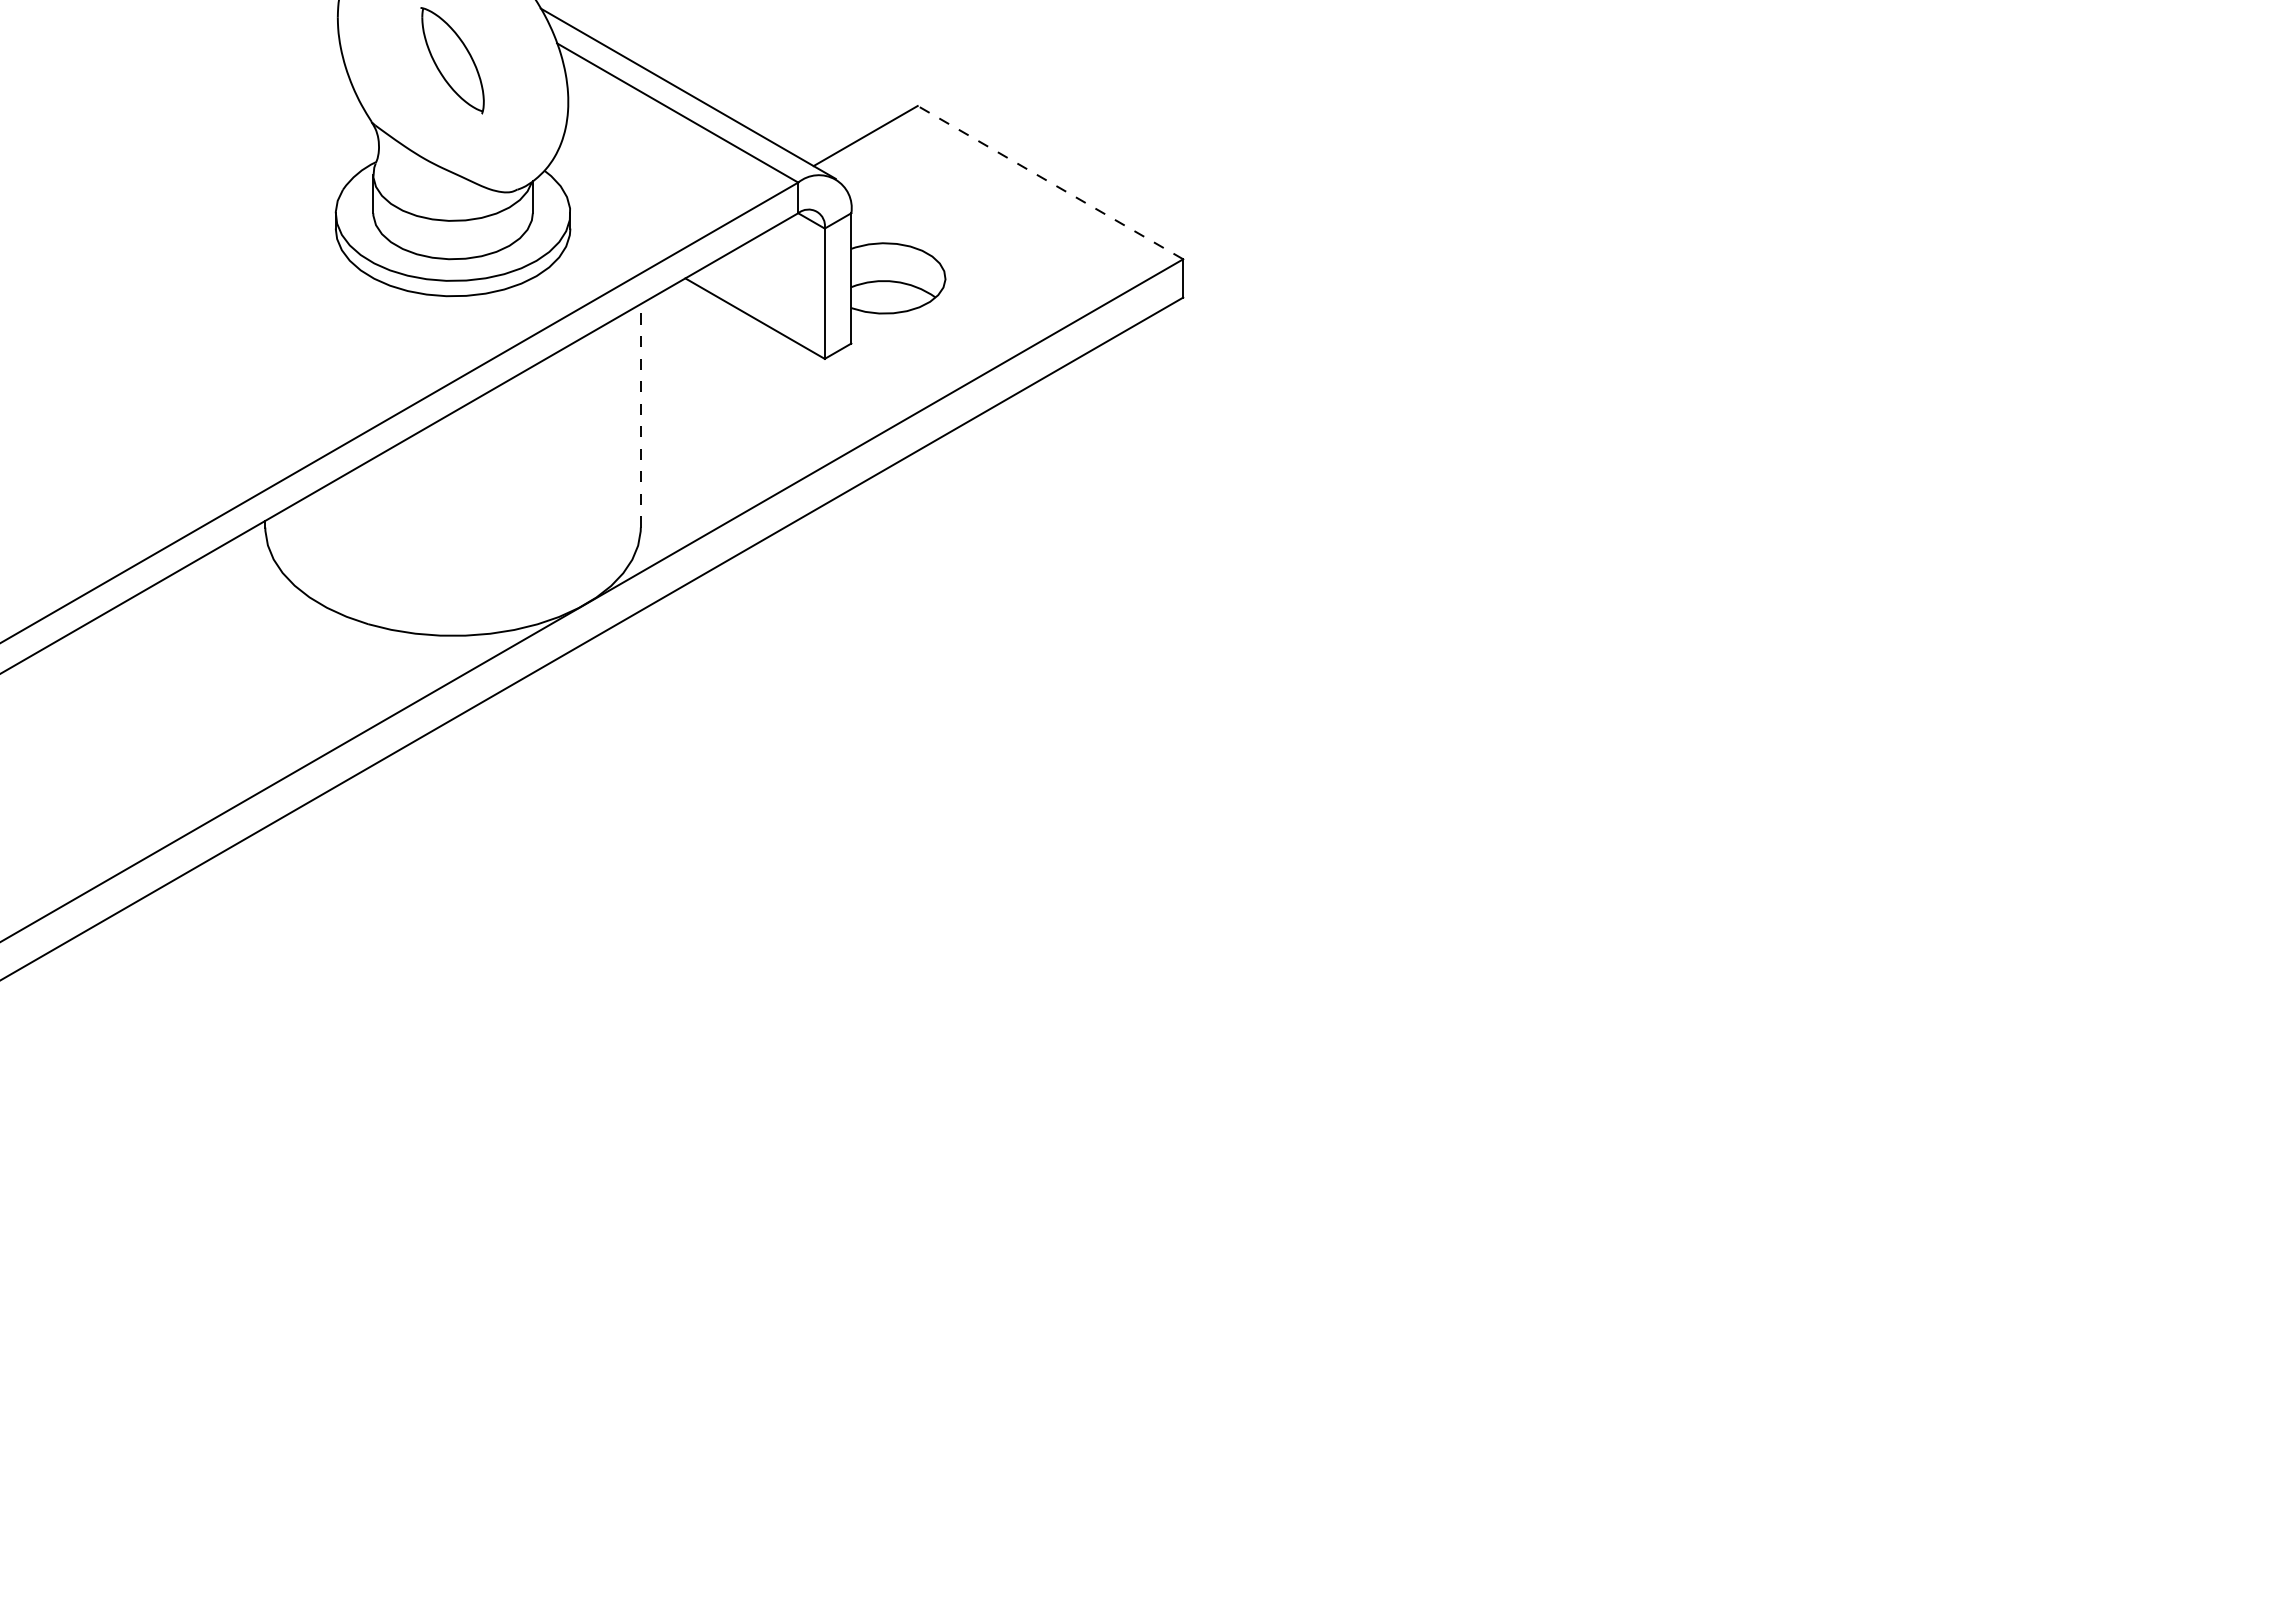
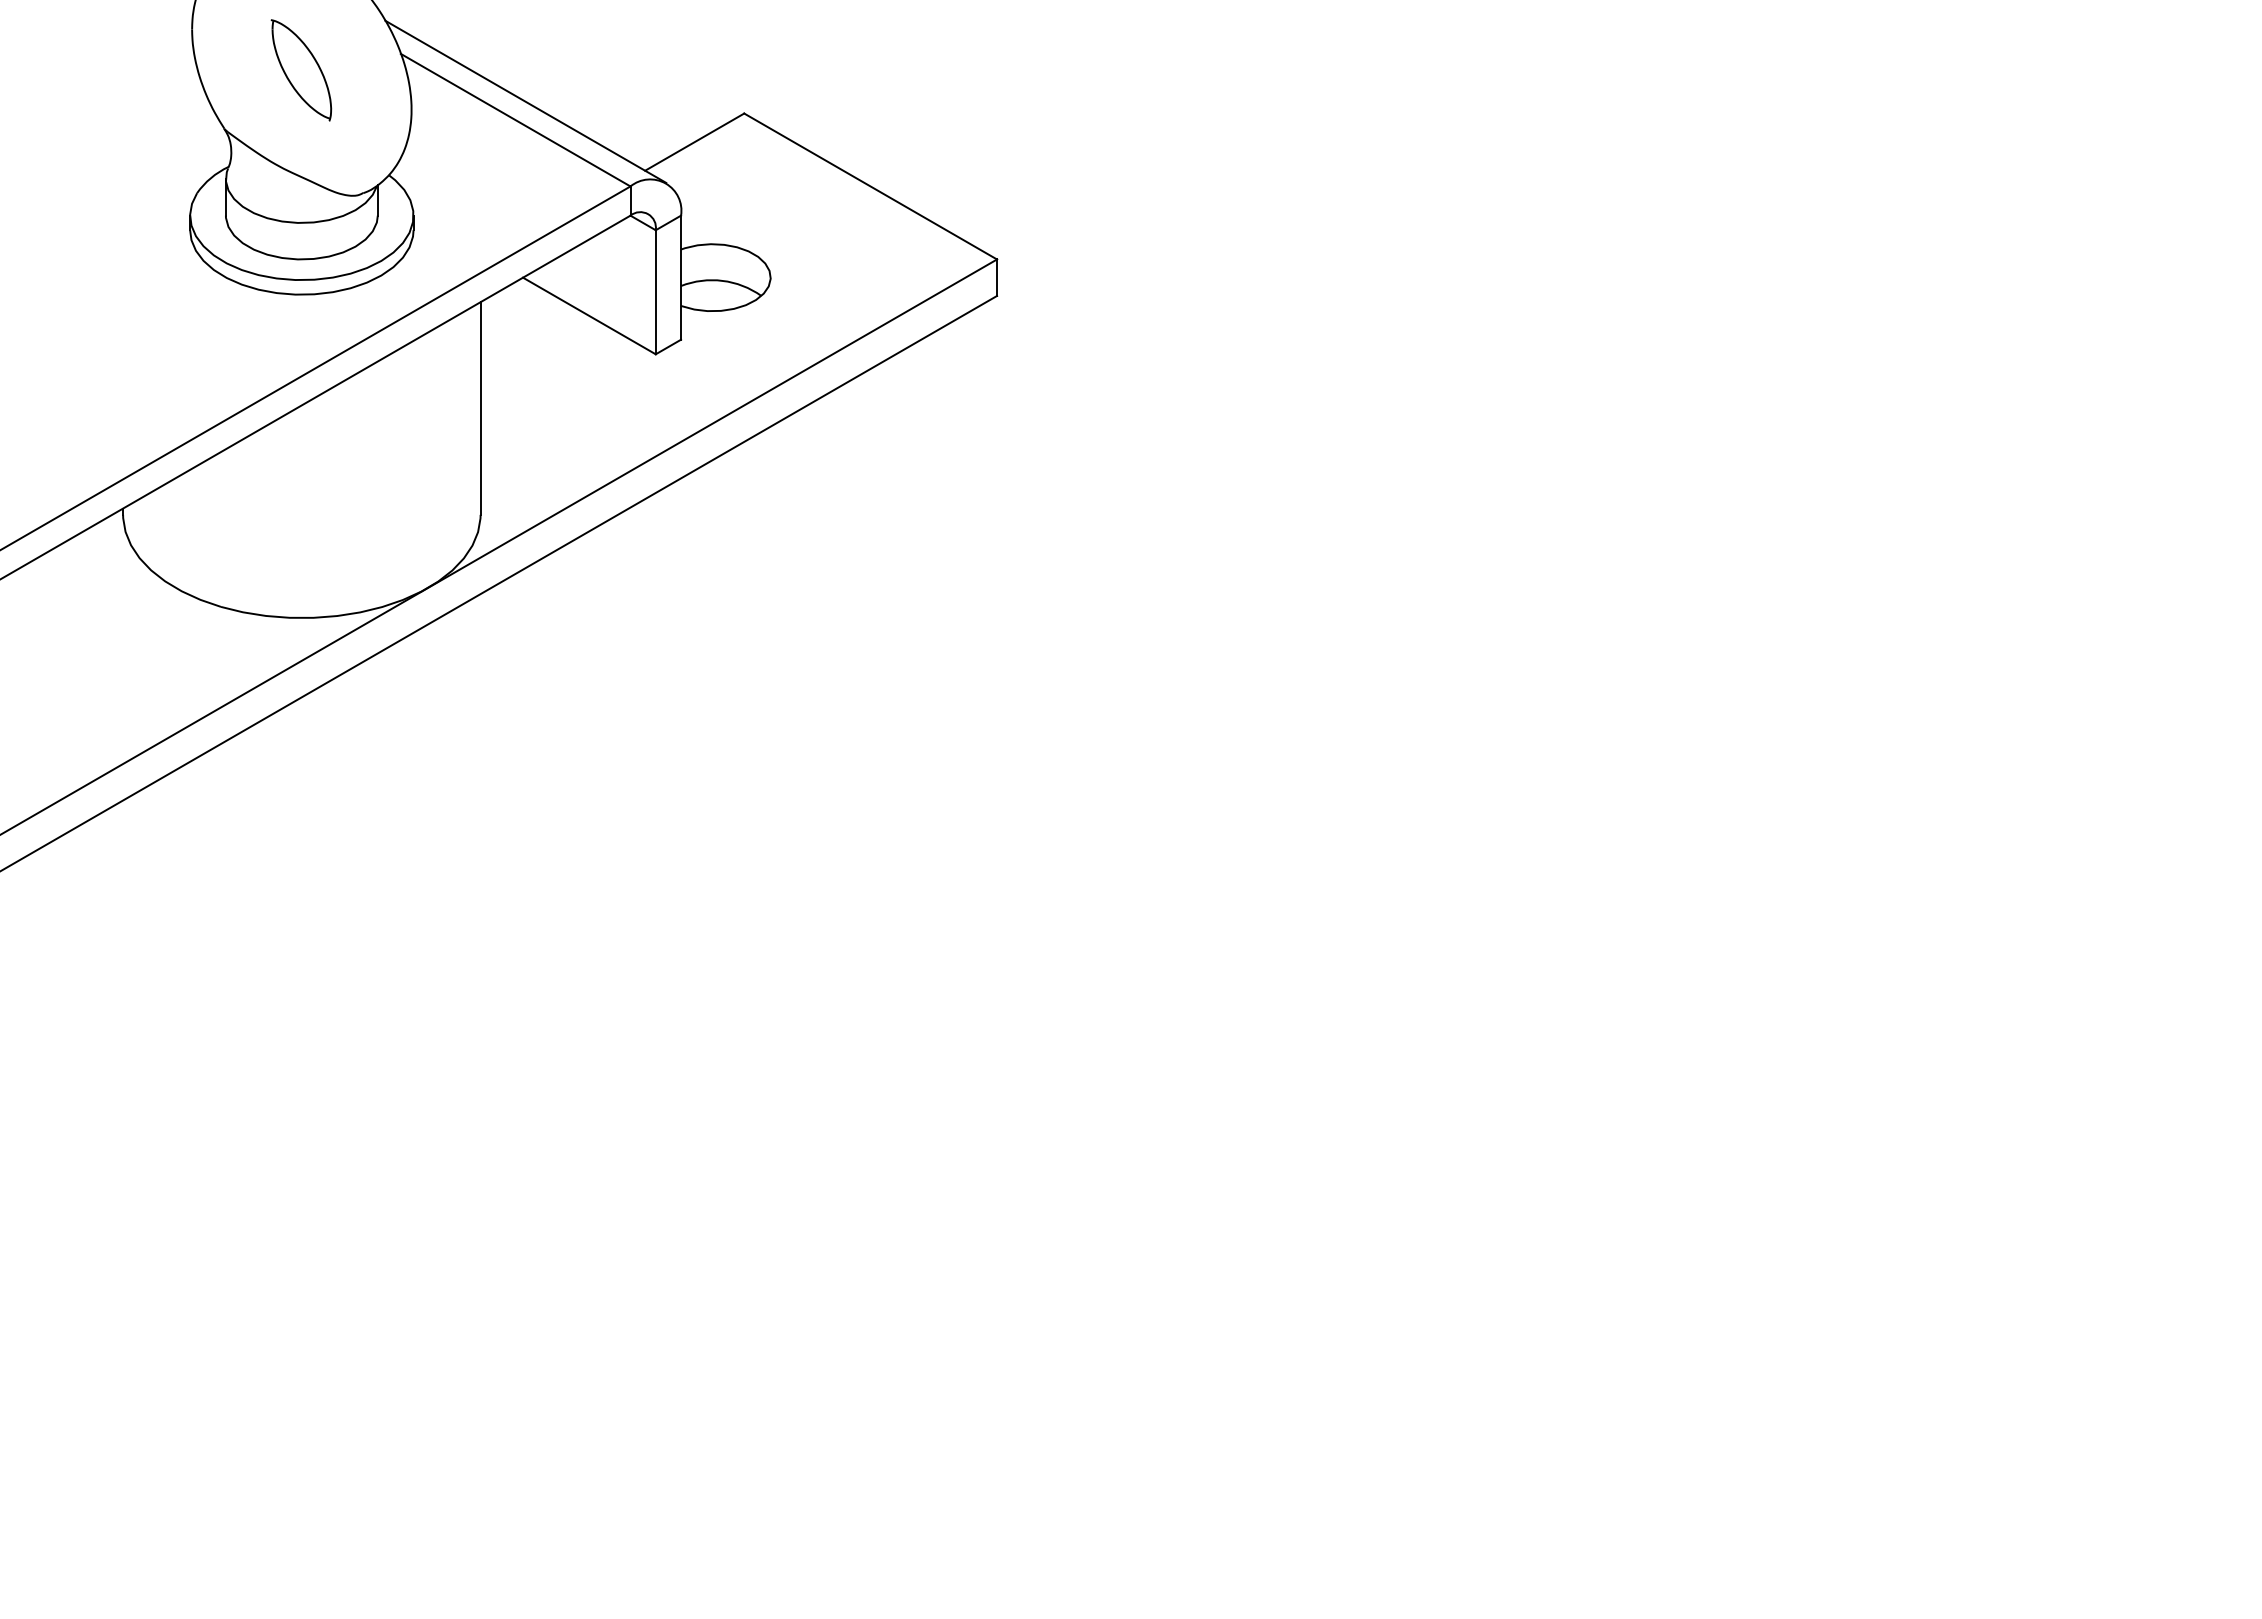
line: (1050, 182) -> (870, 186), dashed -> solid
line: (640, 415) -> (480, 408), dashed -> solid

